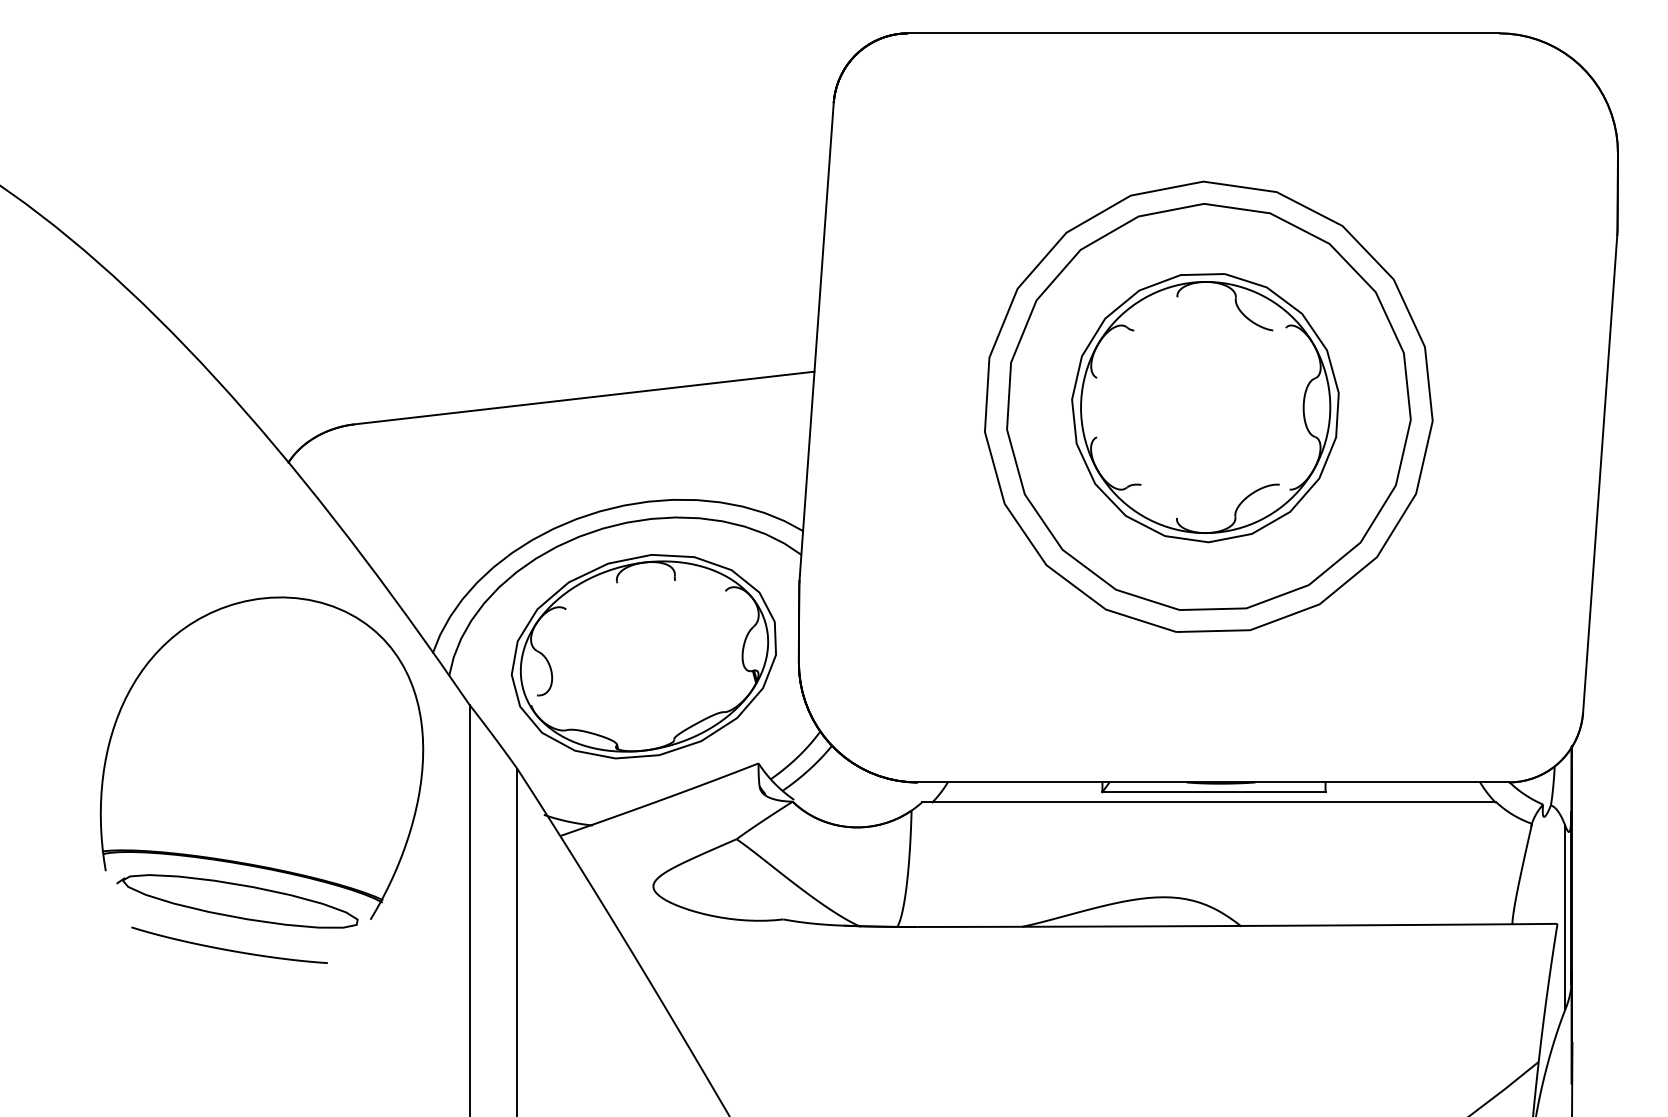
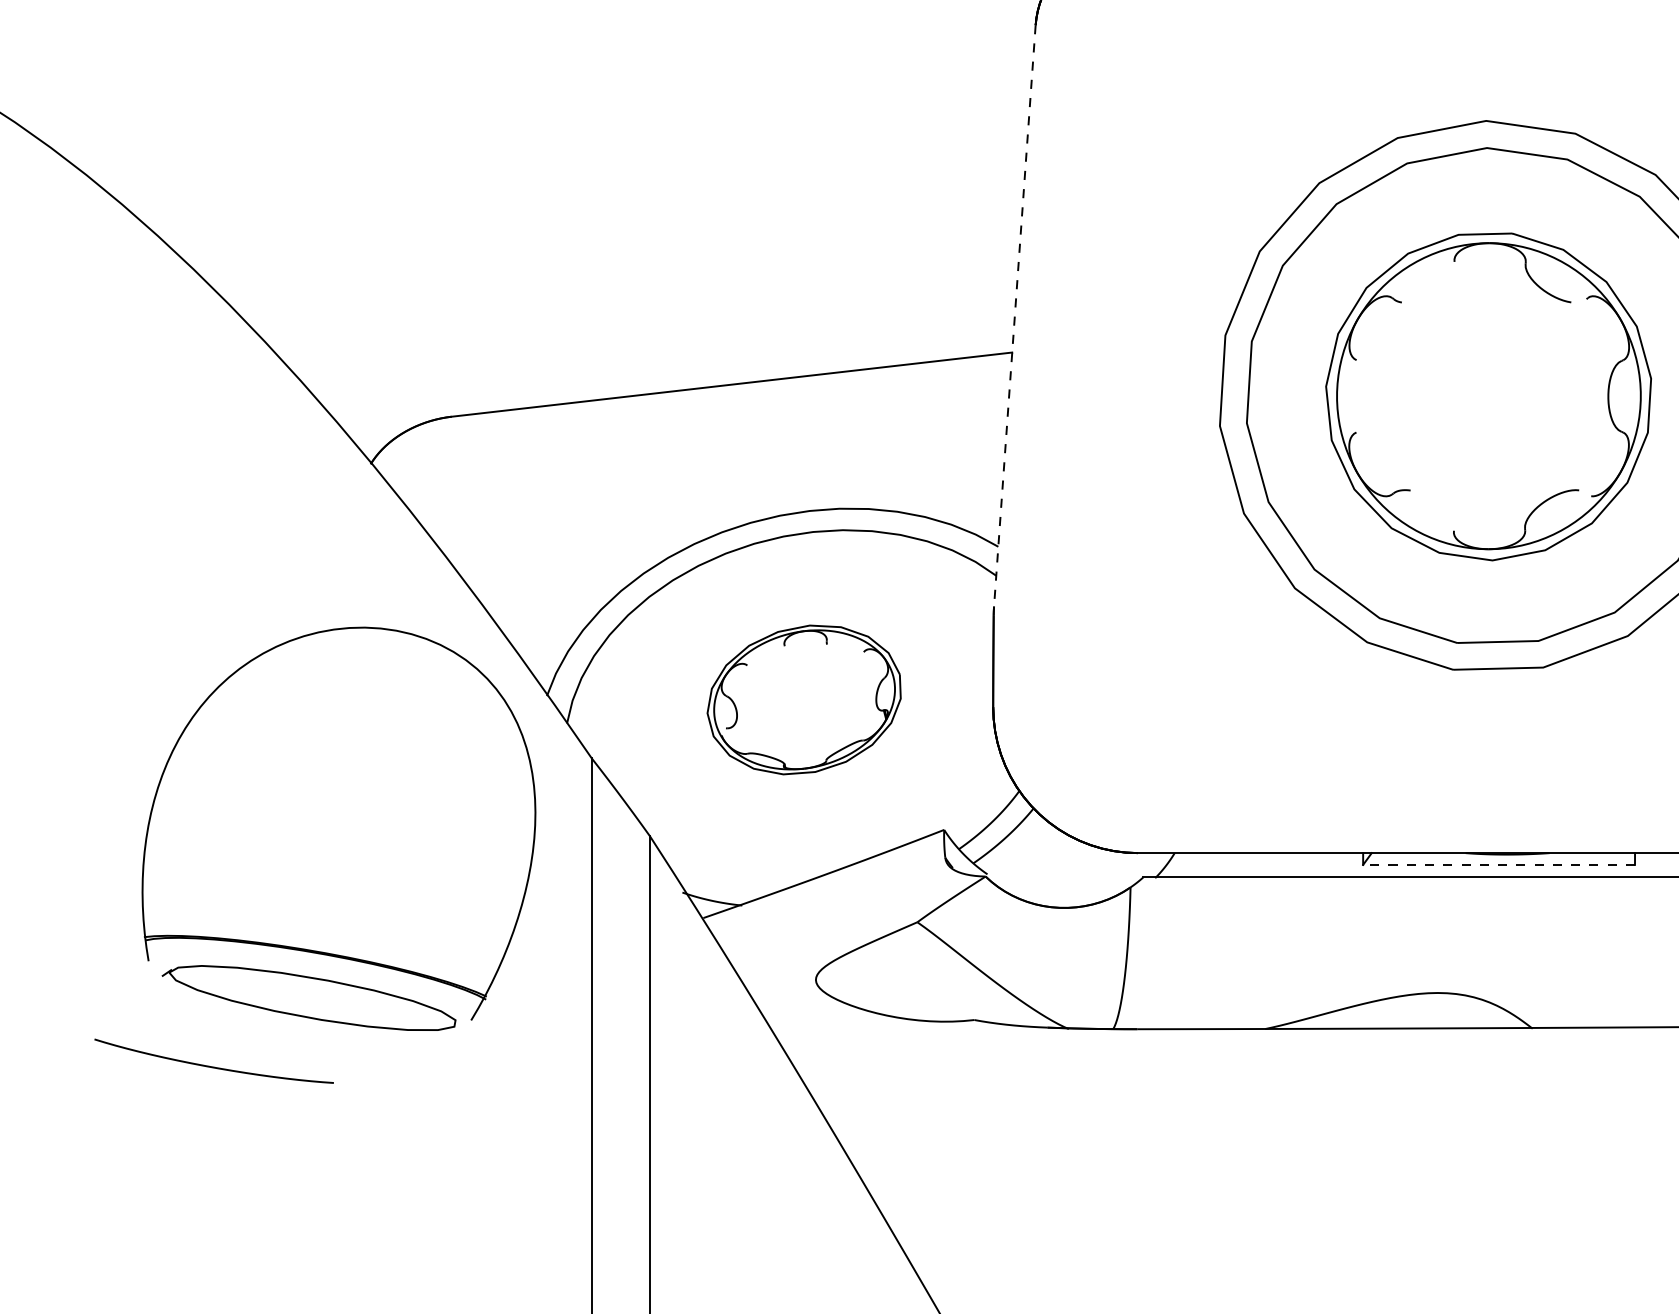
line: (816, 342) -> (1014, 316), solid -> dashed
part: (643, 656) -> (803, 699), size x0.6
line: (1213, 792) -> (1498, 865), solid -> dashed
curve: (229, 949) -> (214, 1066), moved

